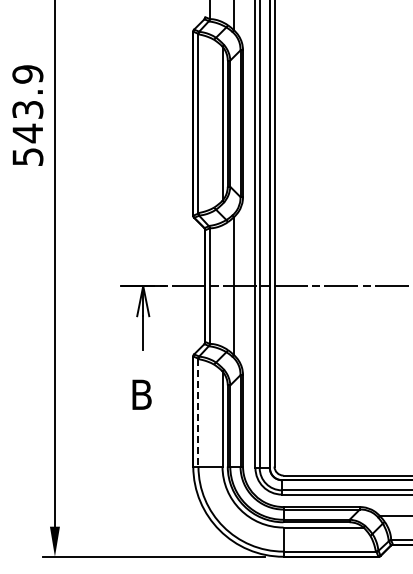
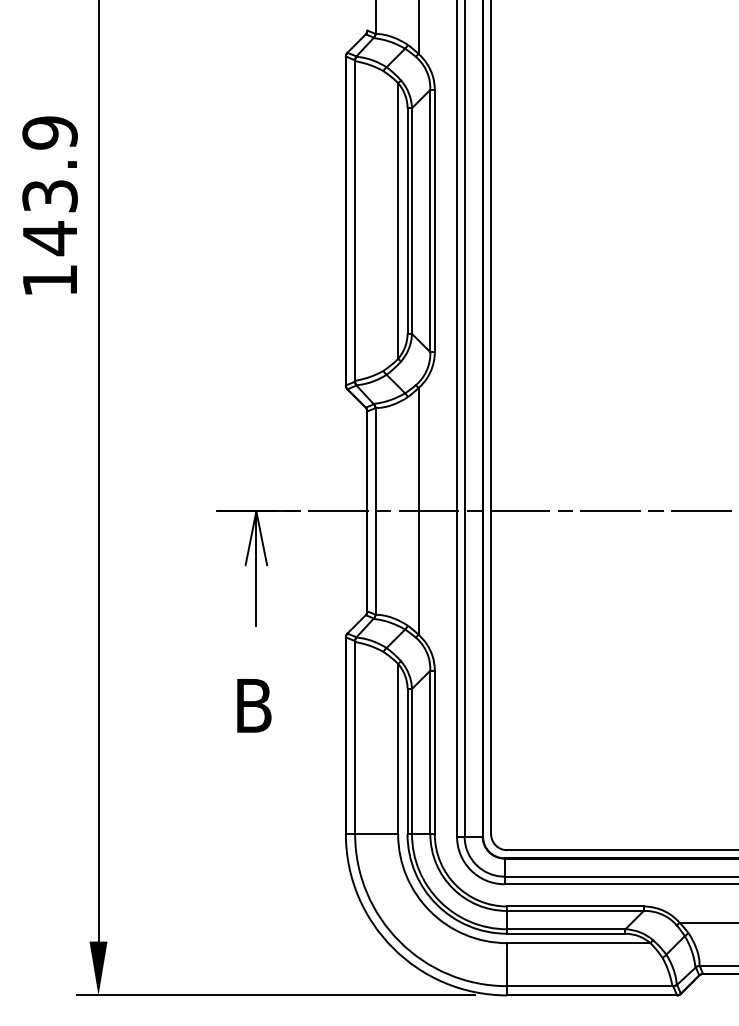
text: (27, 156) -> (49, 279), 543.9 -> 143.9
line: (198, 412) -> (355, 737), dashed -> solid

